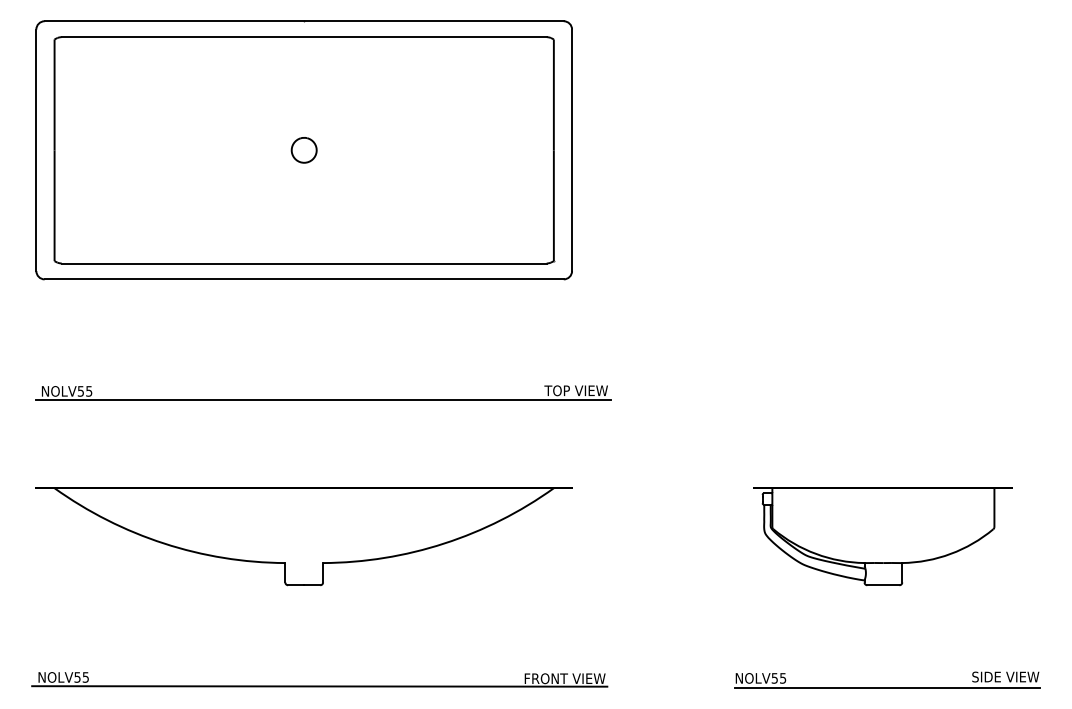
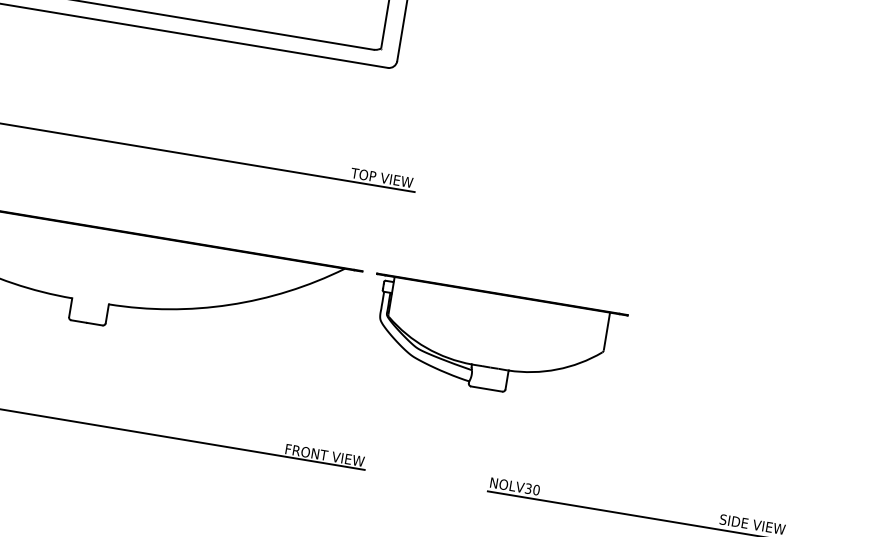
part: (882, 536) -> (493, 341), moved
text: (779, 678) -> (533, 489), NOLV55 -> NOLV30

